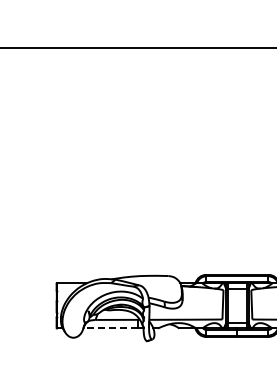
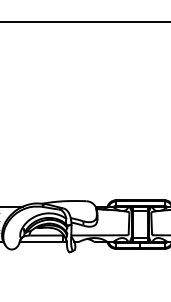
line: (110, 328) -> (40, 242), dashed -> solid

